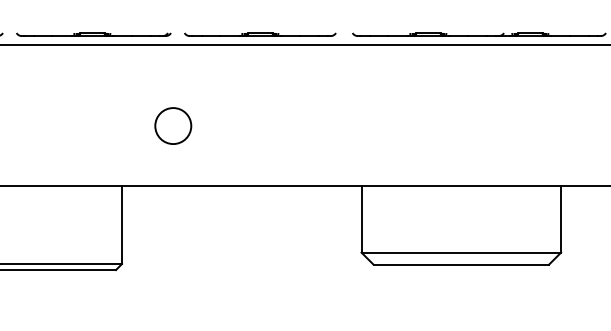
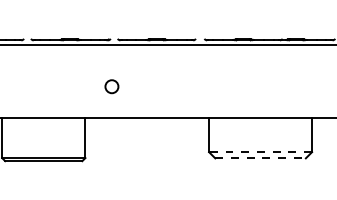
circle: (172, 125) -> (111, 86), size x0.7
line: (461, 253) -> (260, 152), solid -> dashed
line: (463, 264) -> (261, 158), solid -> dashed

